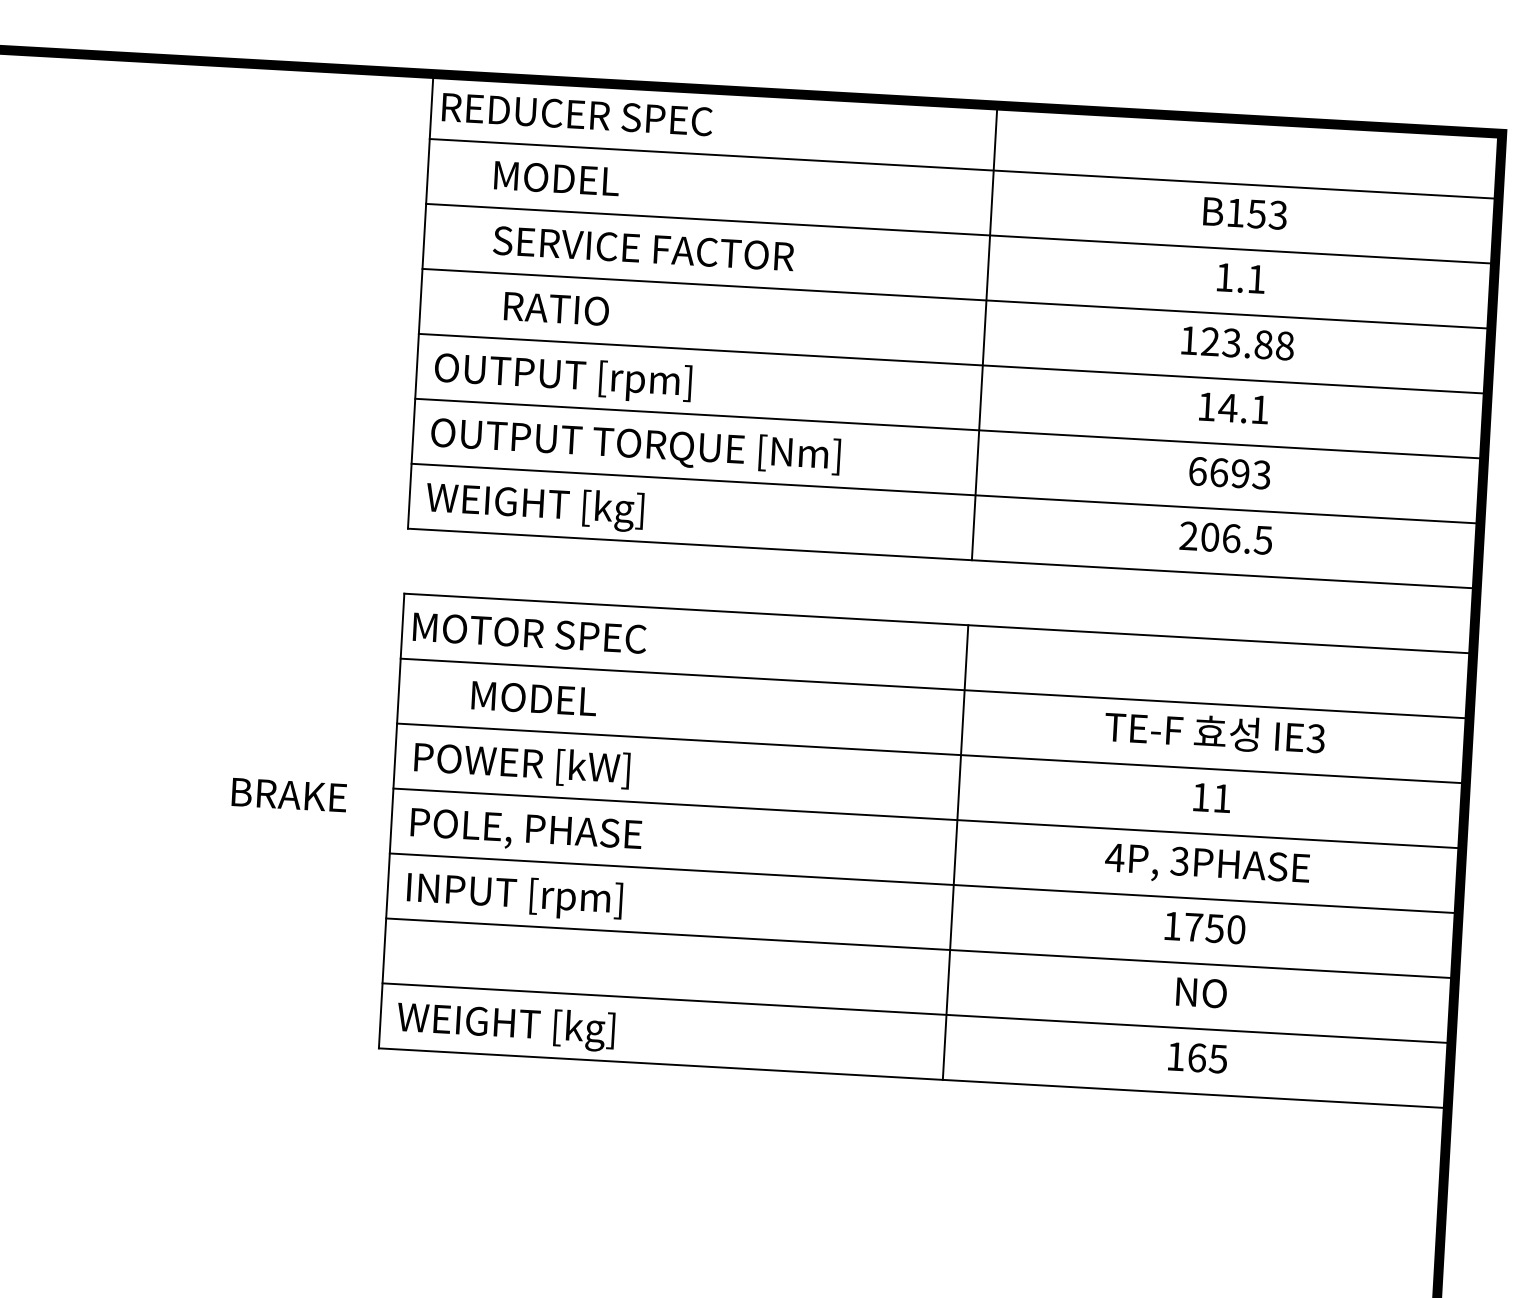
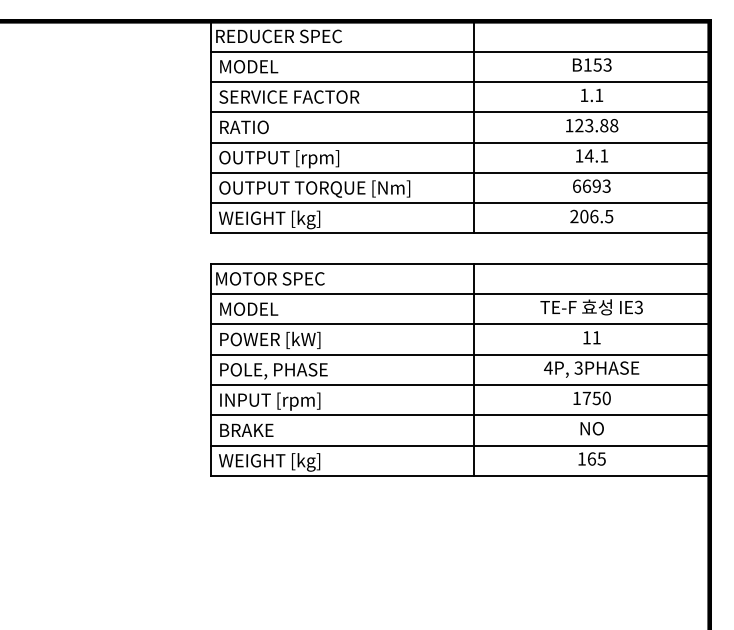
text: (557, 178) -> (249, 66), moved
text: (644, 247) -> (289, 96), moved
text: (556, 309) -> (244, 127), moved
text: (535, 697) -> (249, 308), moved
text: (288, 793) -> (246, 429), moved

